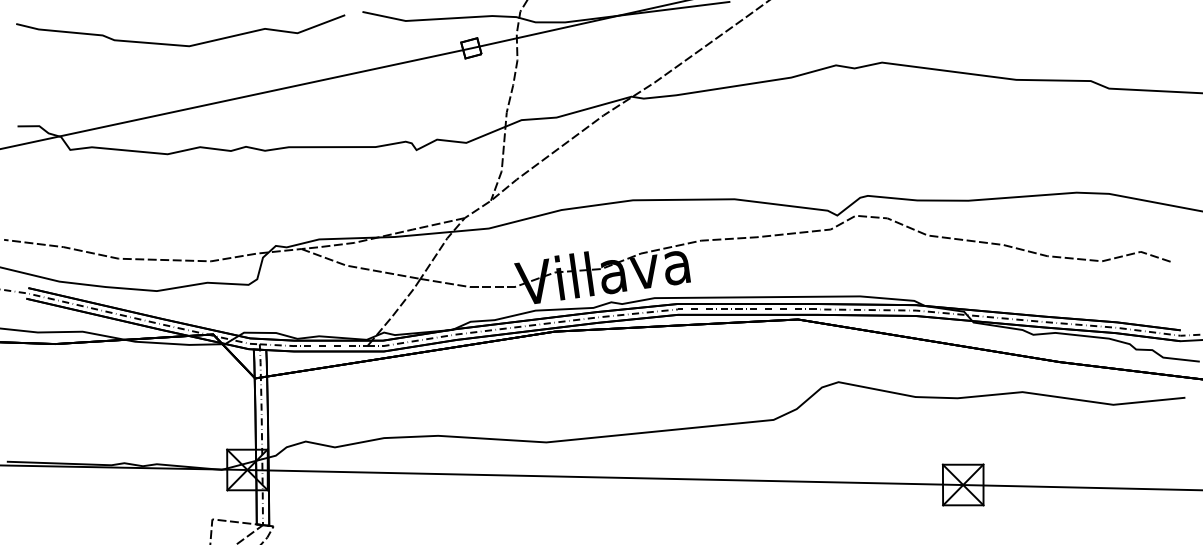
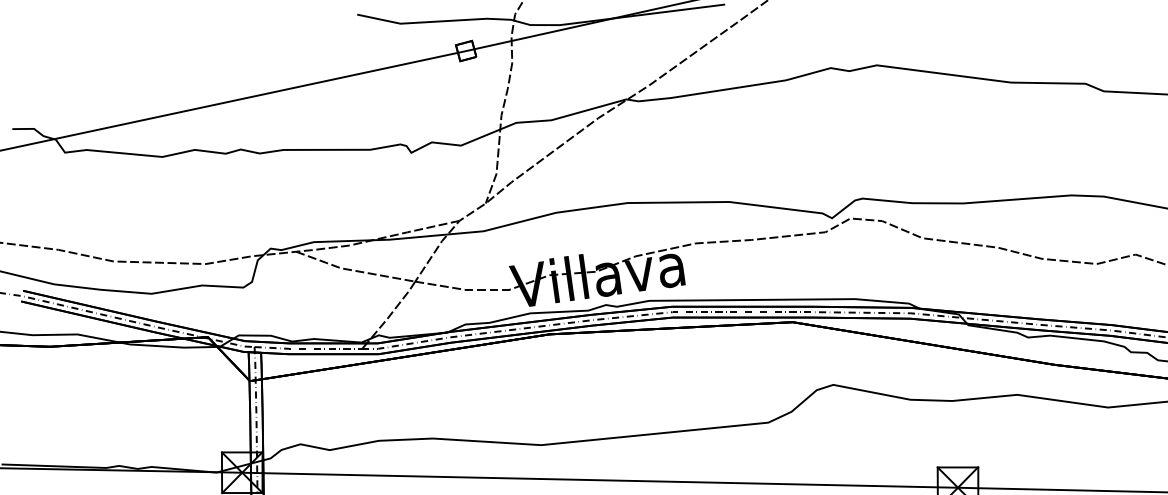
curve: (180, 44) -> (175, 47), removed

